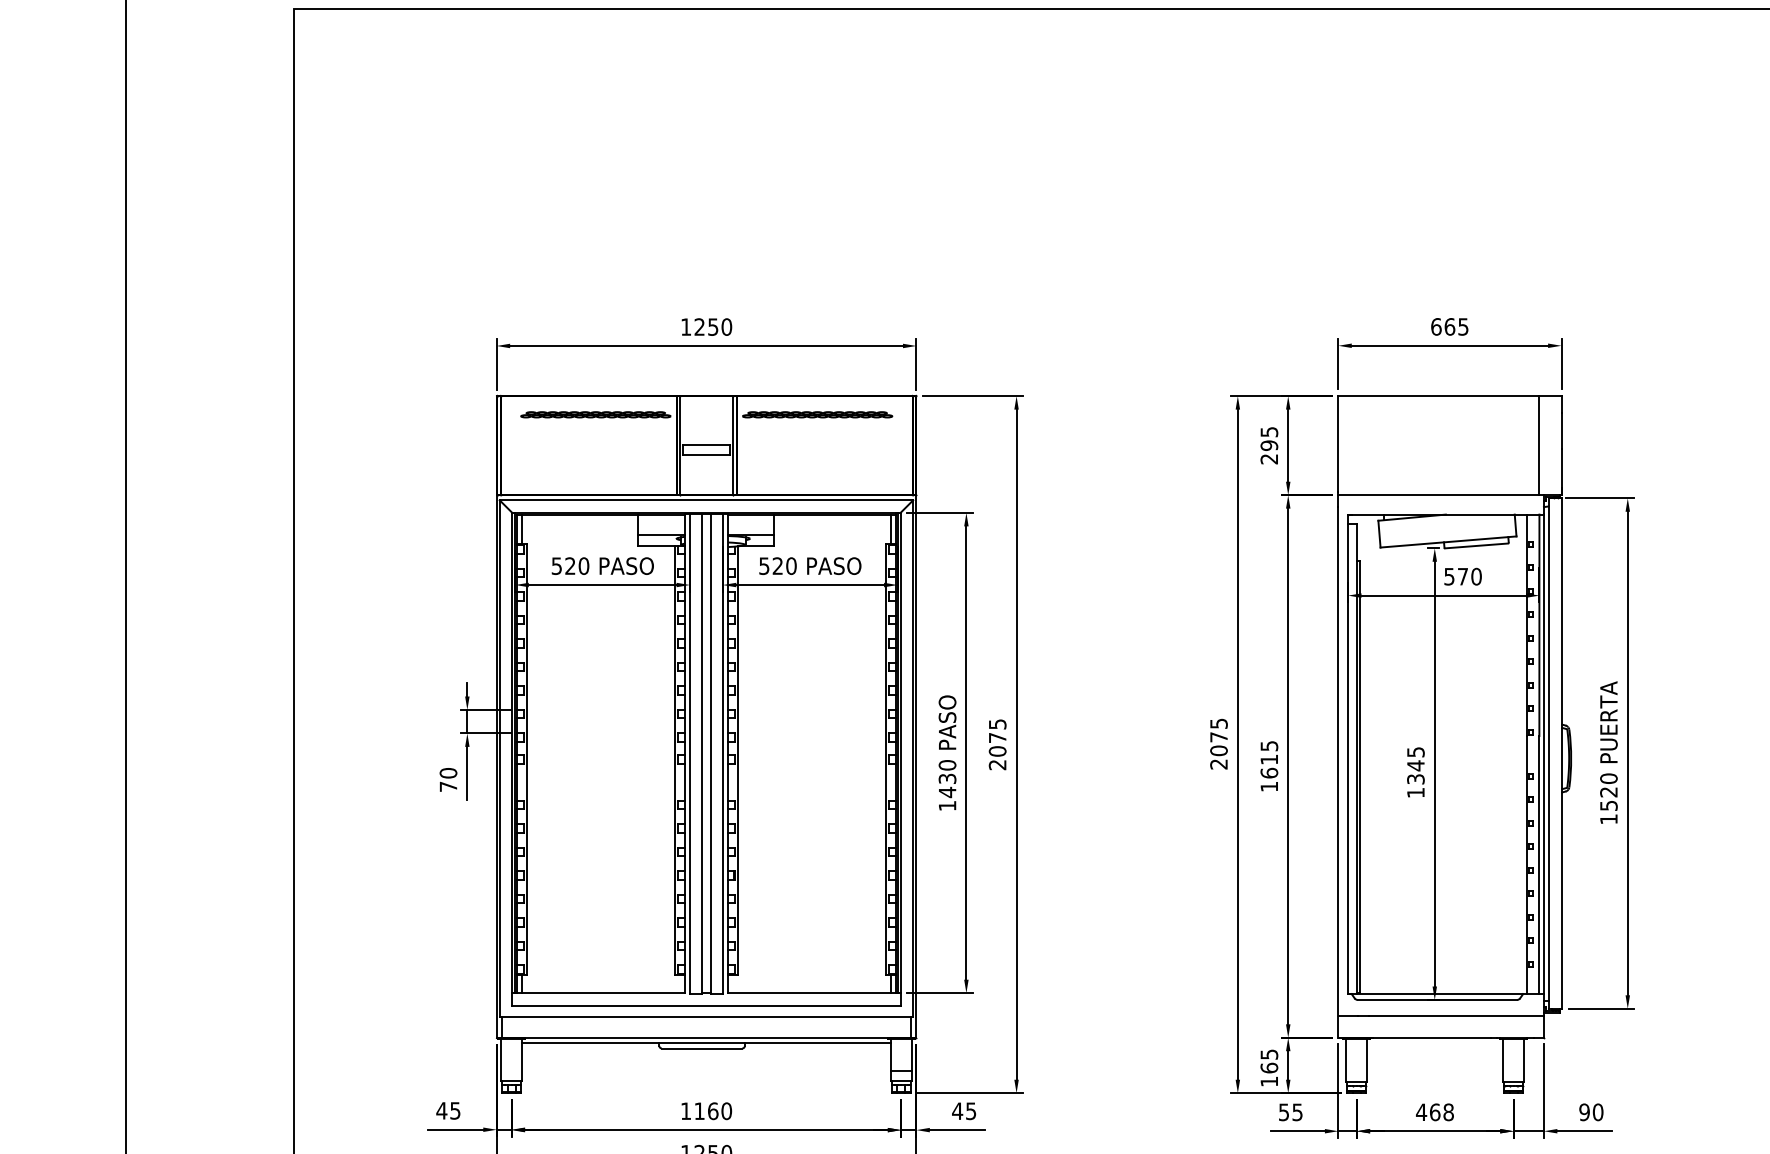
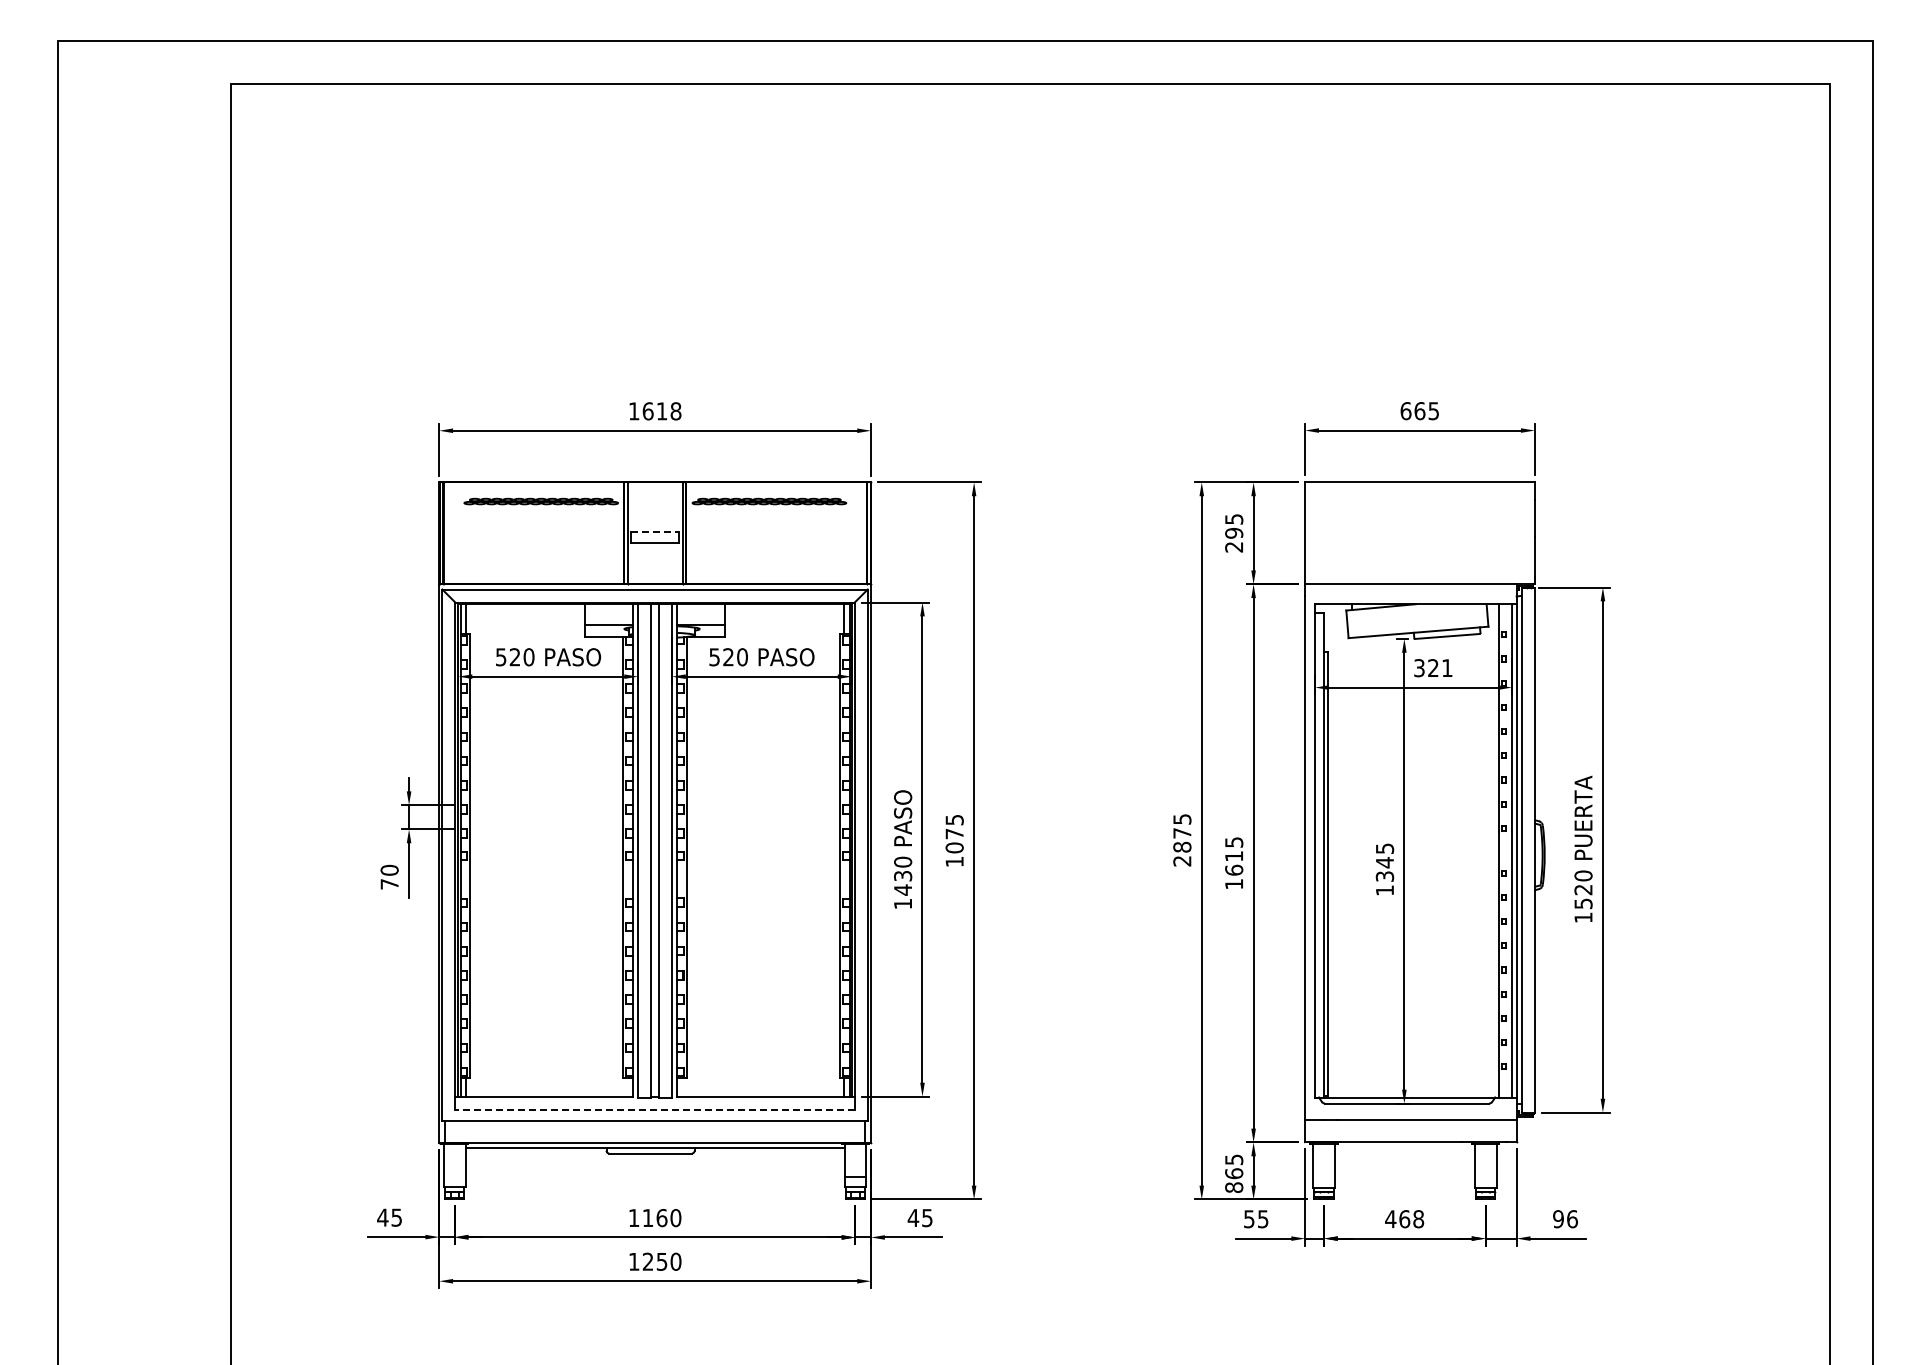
text: (712, 327) -> (661, 411), 1250 -> 1618
line: (706, 444) -> (655, 532), solid -> dashed
line: (1538, 445) -> (1511, 533), removed
text: (1463, 577) -> (1433, 668), 570 -> 321
text: (1219, 750) -> (1182, 846), 2075 -> 2875
text: (997, 765) -> (954, 862), 2075 -> 1075
line: (706, 1005) -> (655, 1109), solid -> dashed
text: (1269, 1081) -> (1234, 1187), 165 -> 865
text: (1598, 1111) -> (1572, 1218), 90 -> 96

